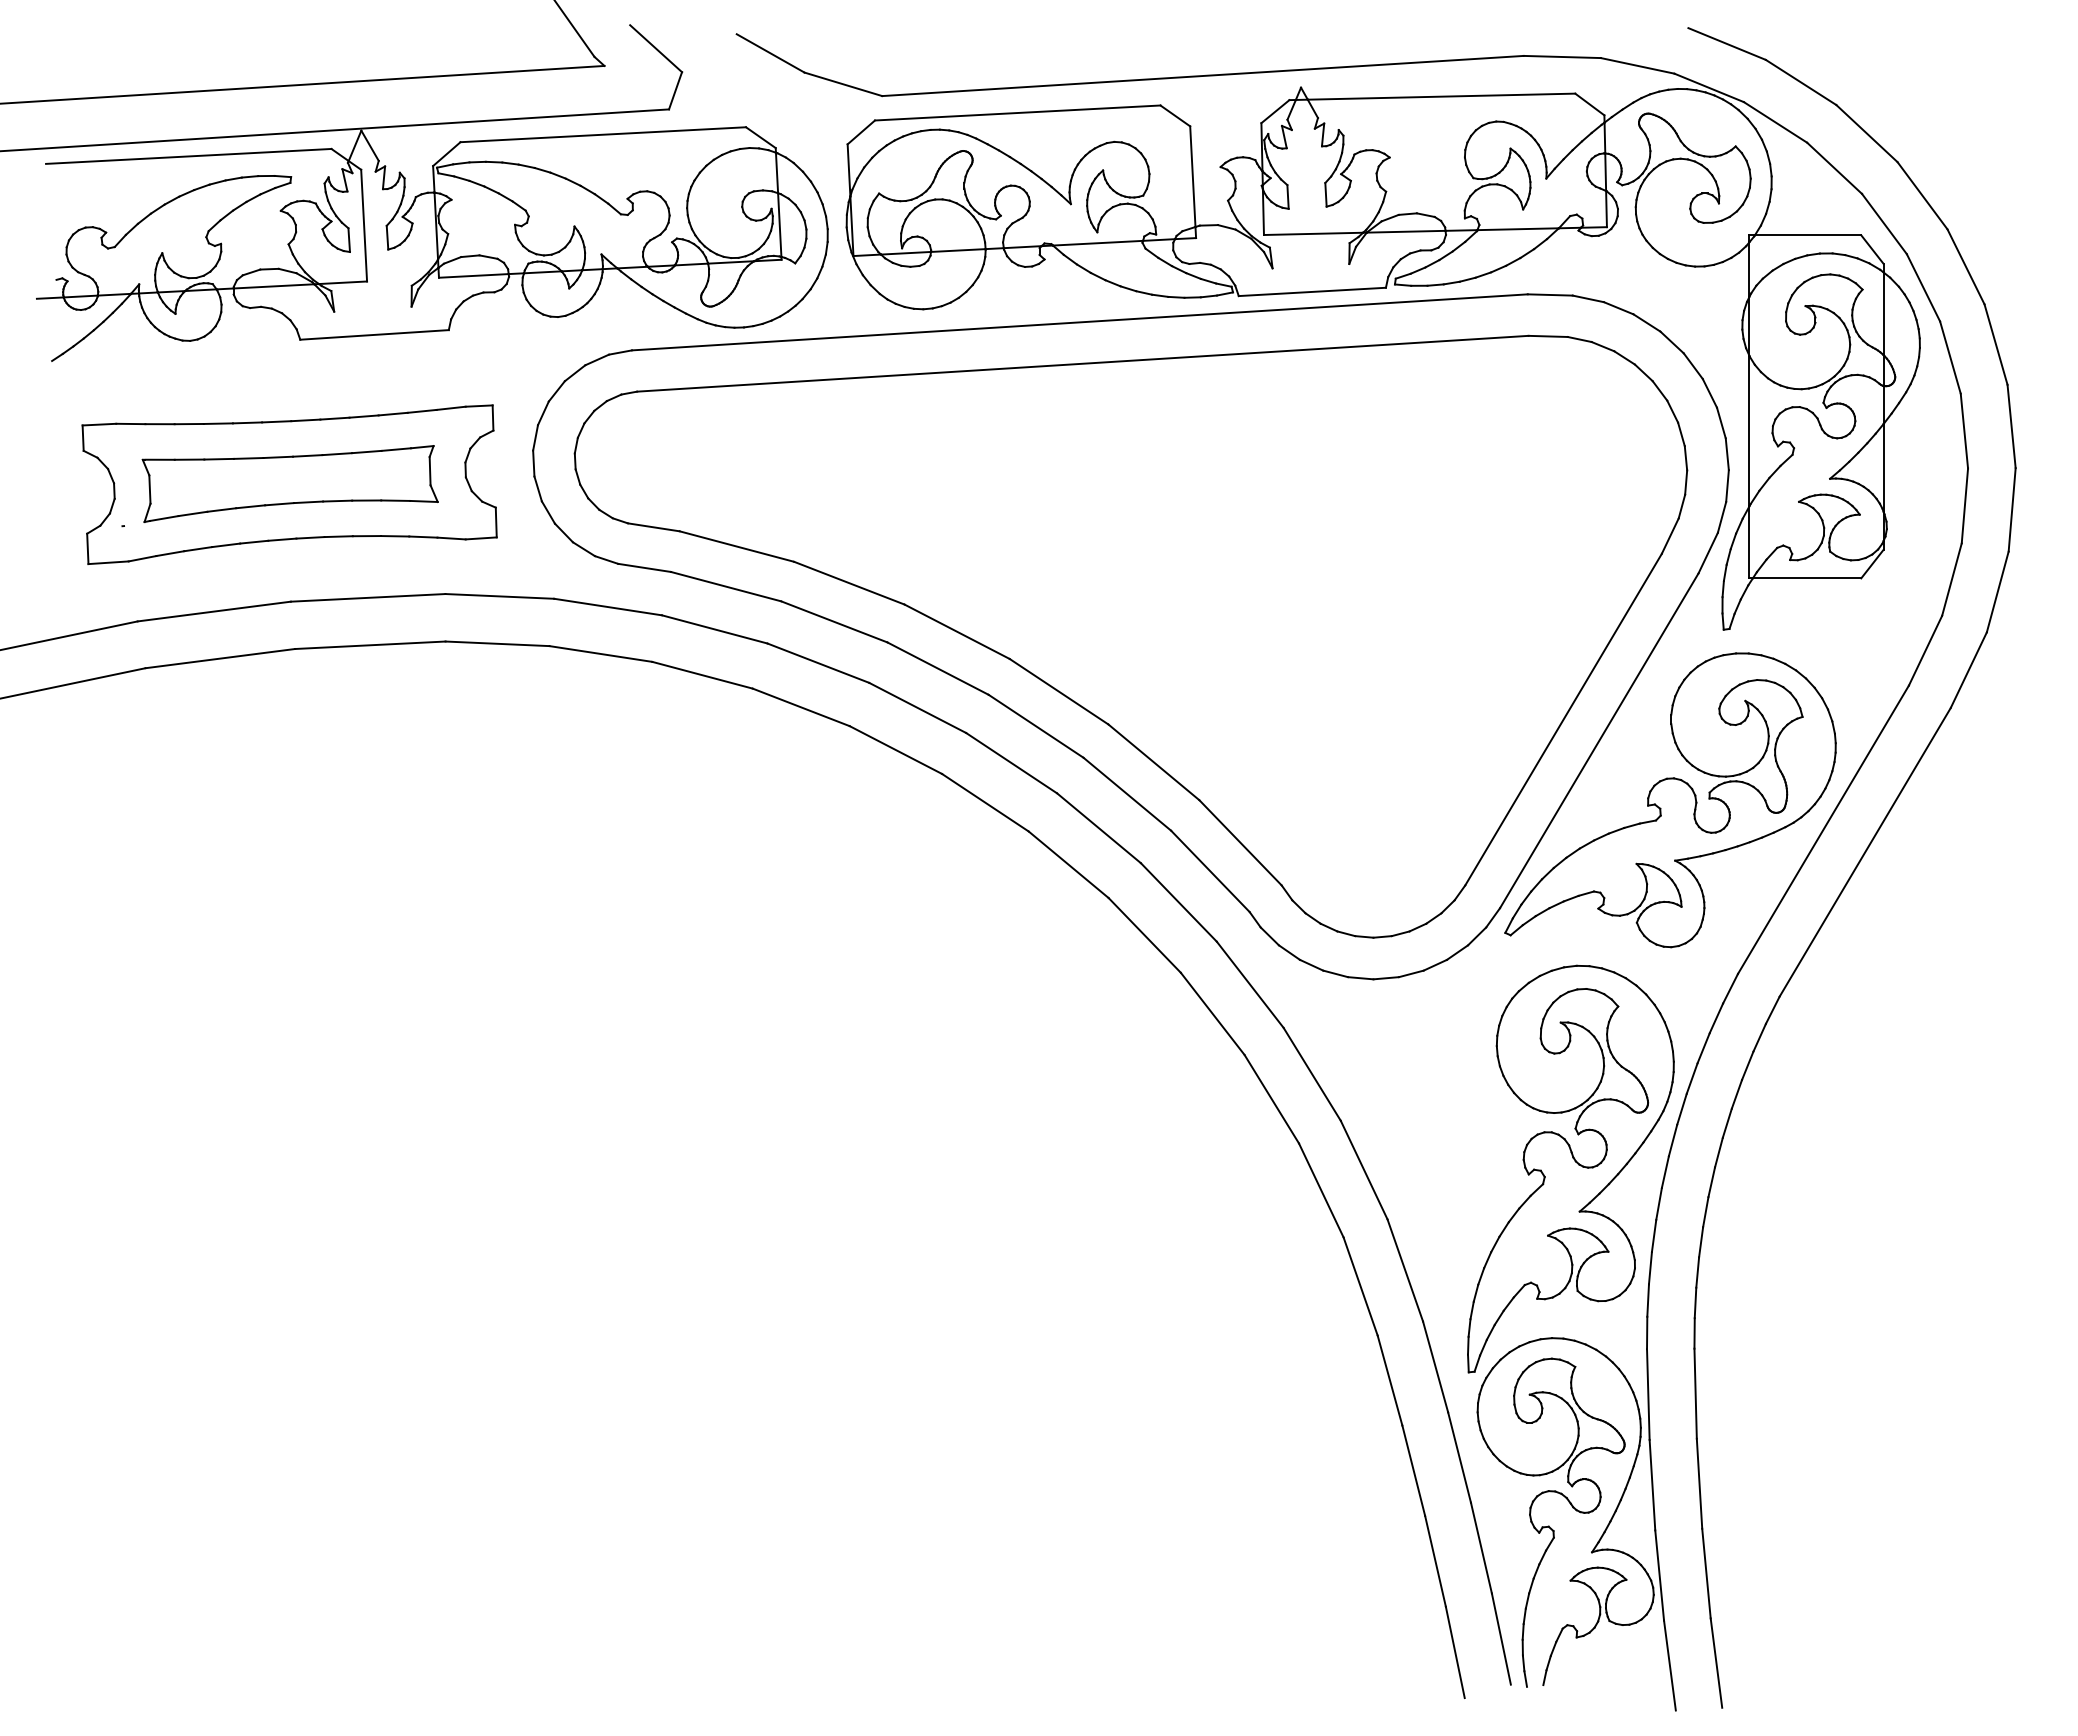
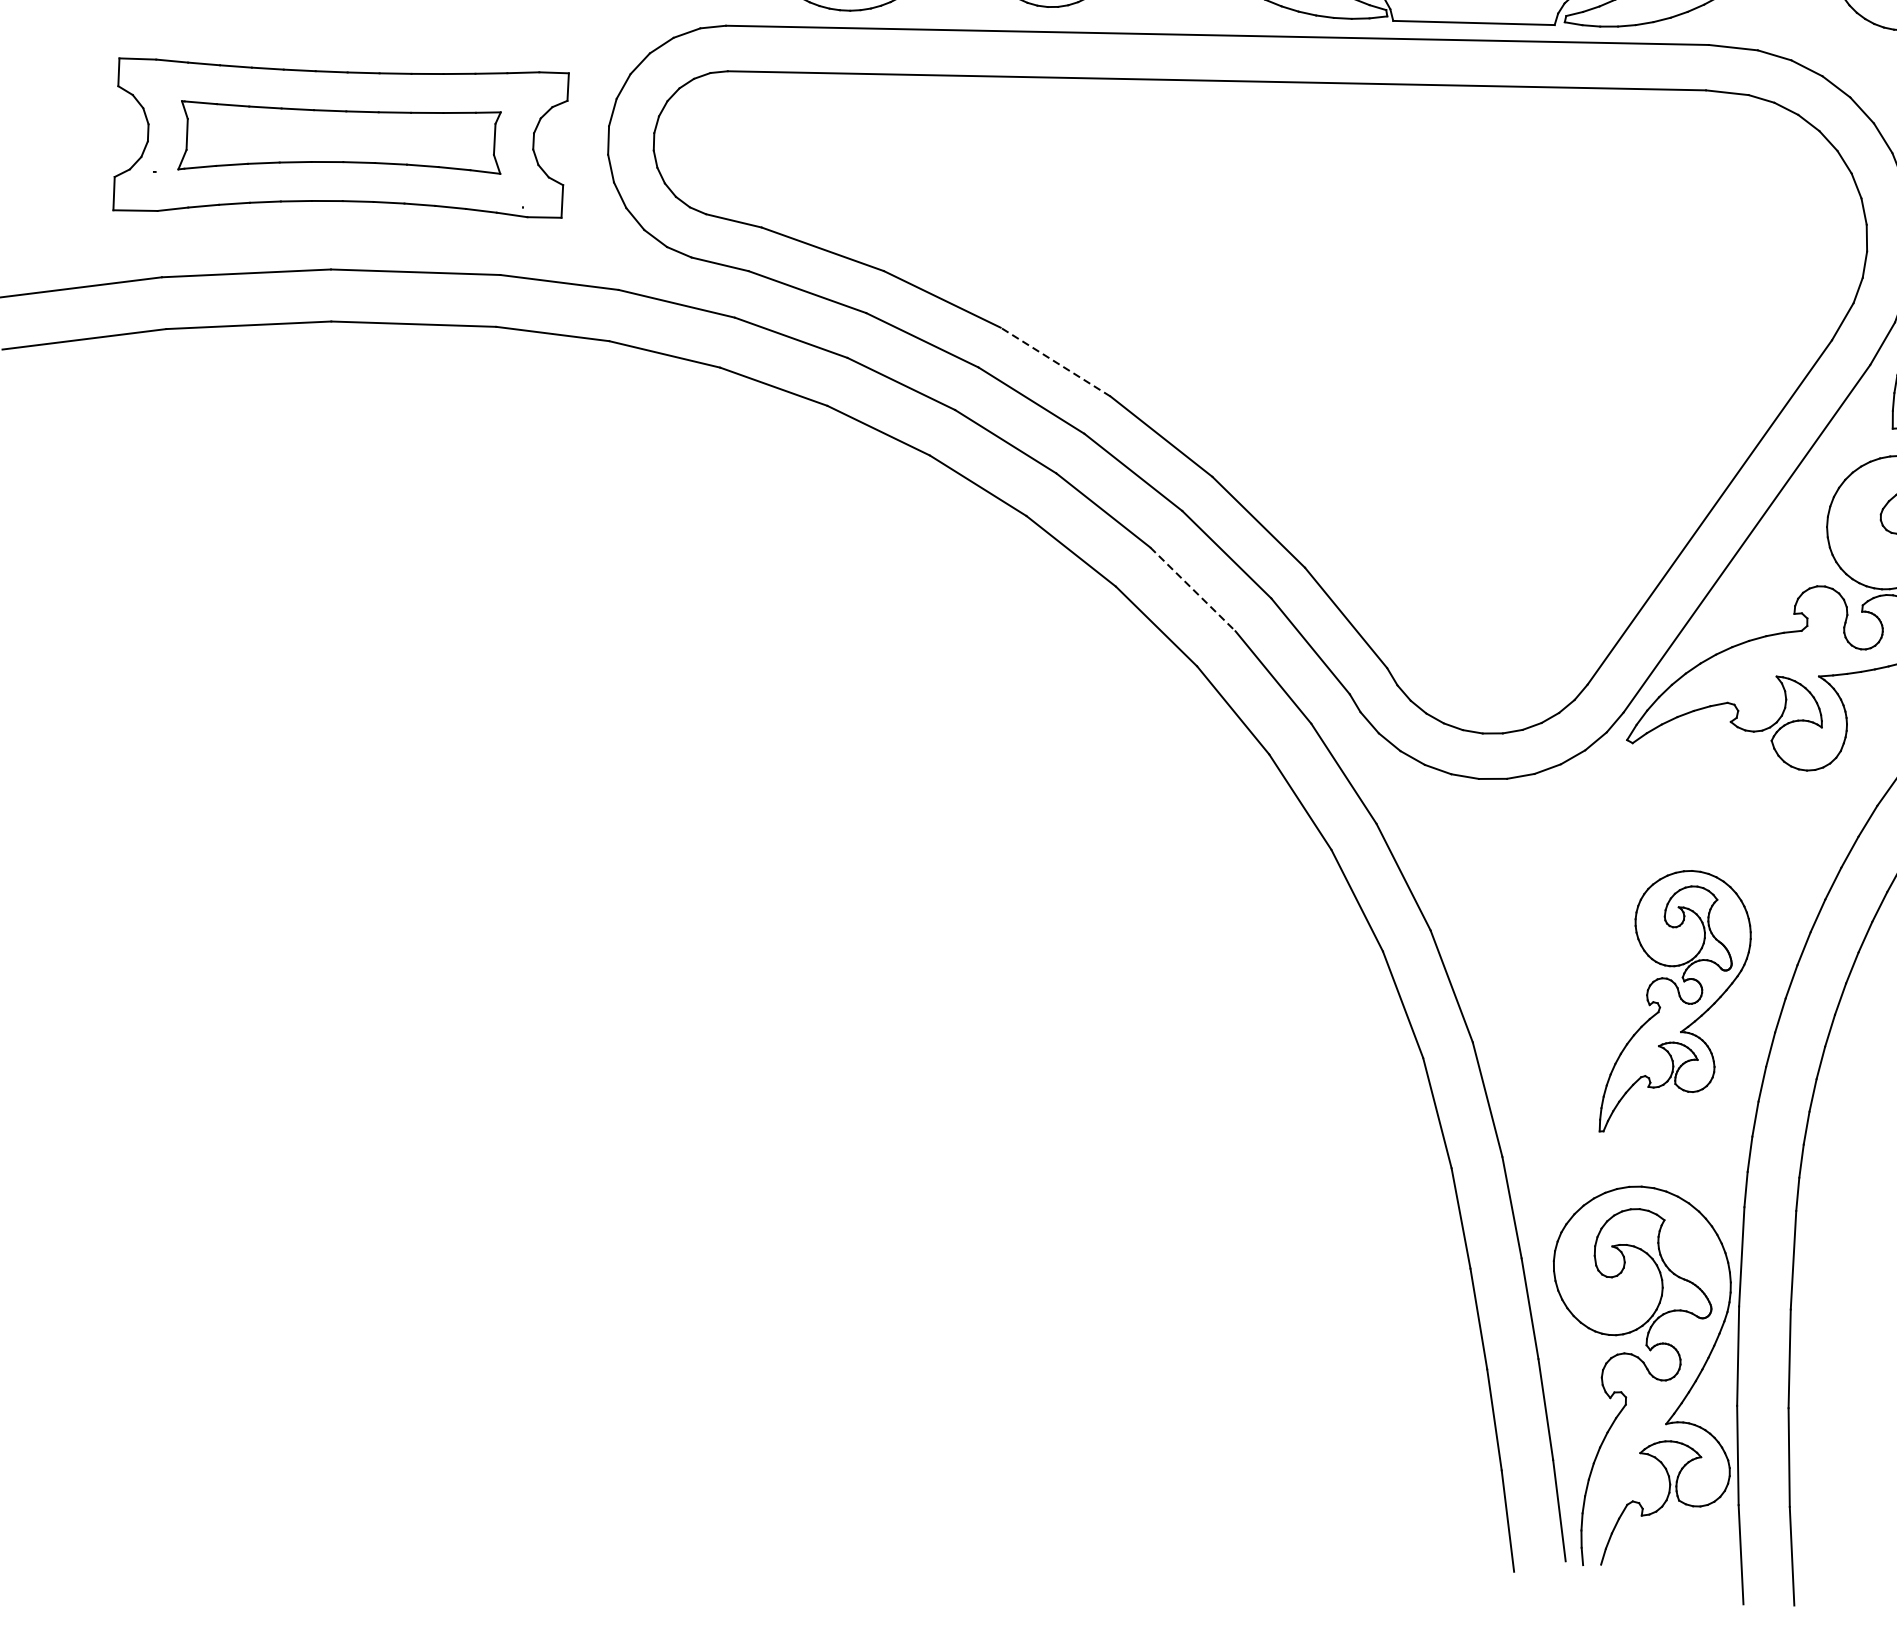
line: (956, 631) -> (1054, 361), solid -> dashed
line: (1099, 828) -> (1193, 589), solid -> dashed
part: (1570, 1168) -> (1677, 1003), size x0.6

